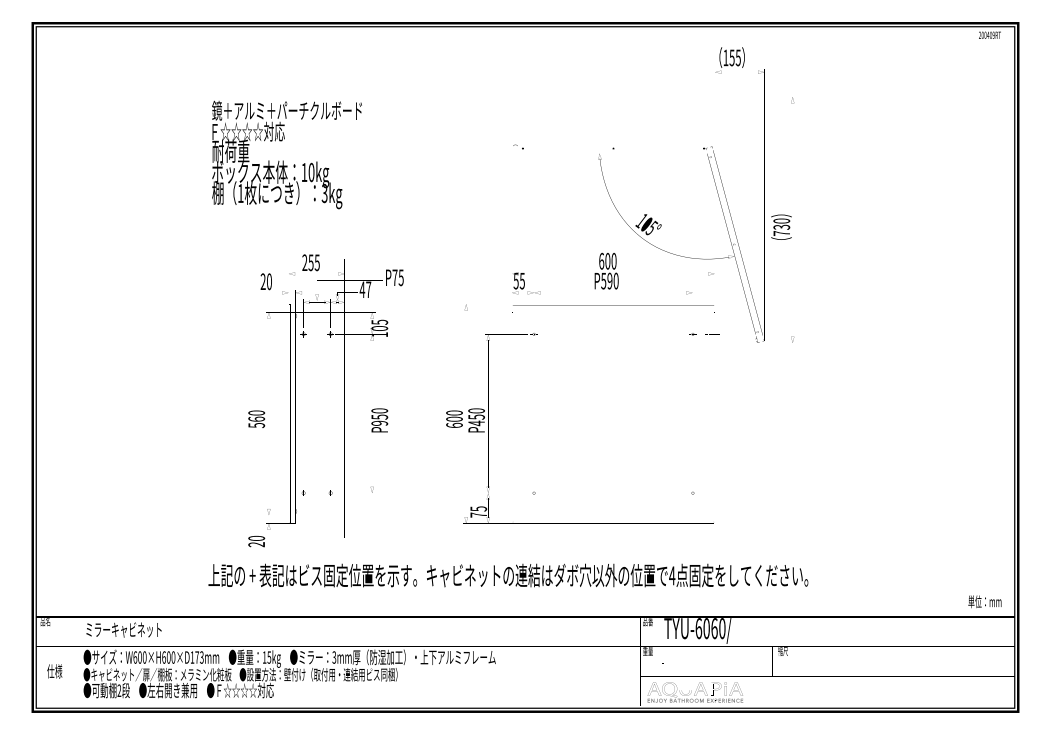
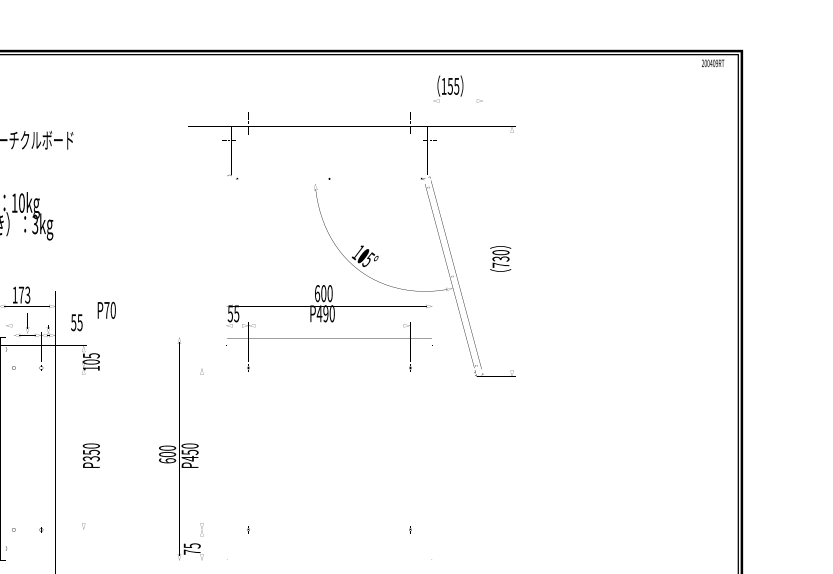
text: (310, 262) -> (20, 294), 255 -> 173
text: (400, 277) -> (112, 310), P75 -> P70
text: (603, 281) -> (319, 314), P590 -> P490
text: (365, 289) -> (76, 322), 47 -> 55
text: (379, 422) -> (91, 457), P950 -> P350

